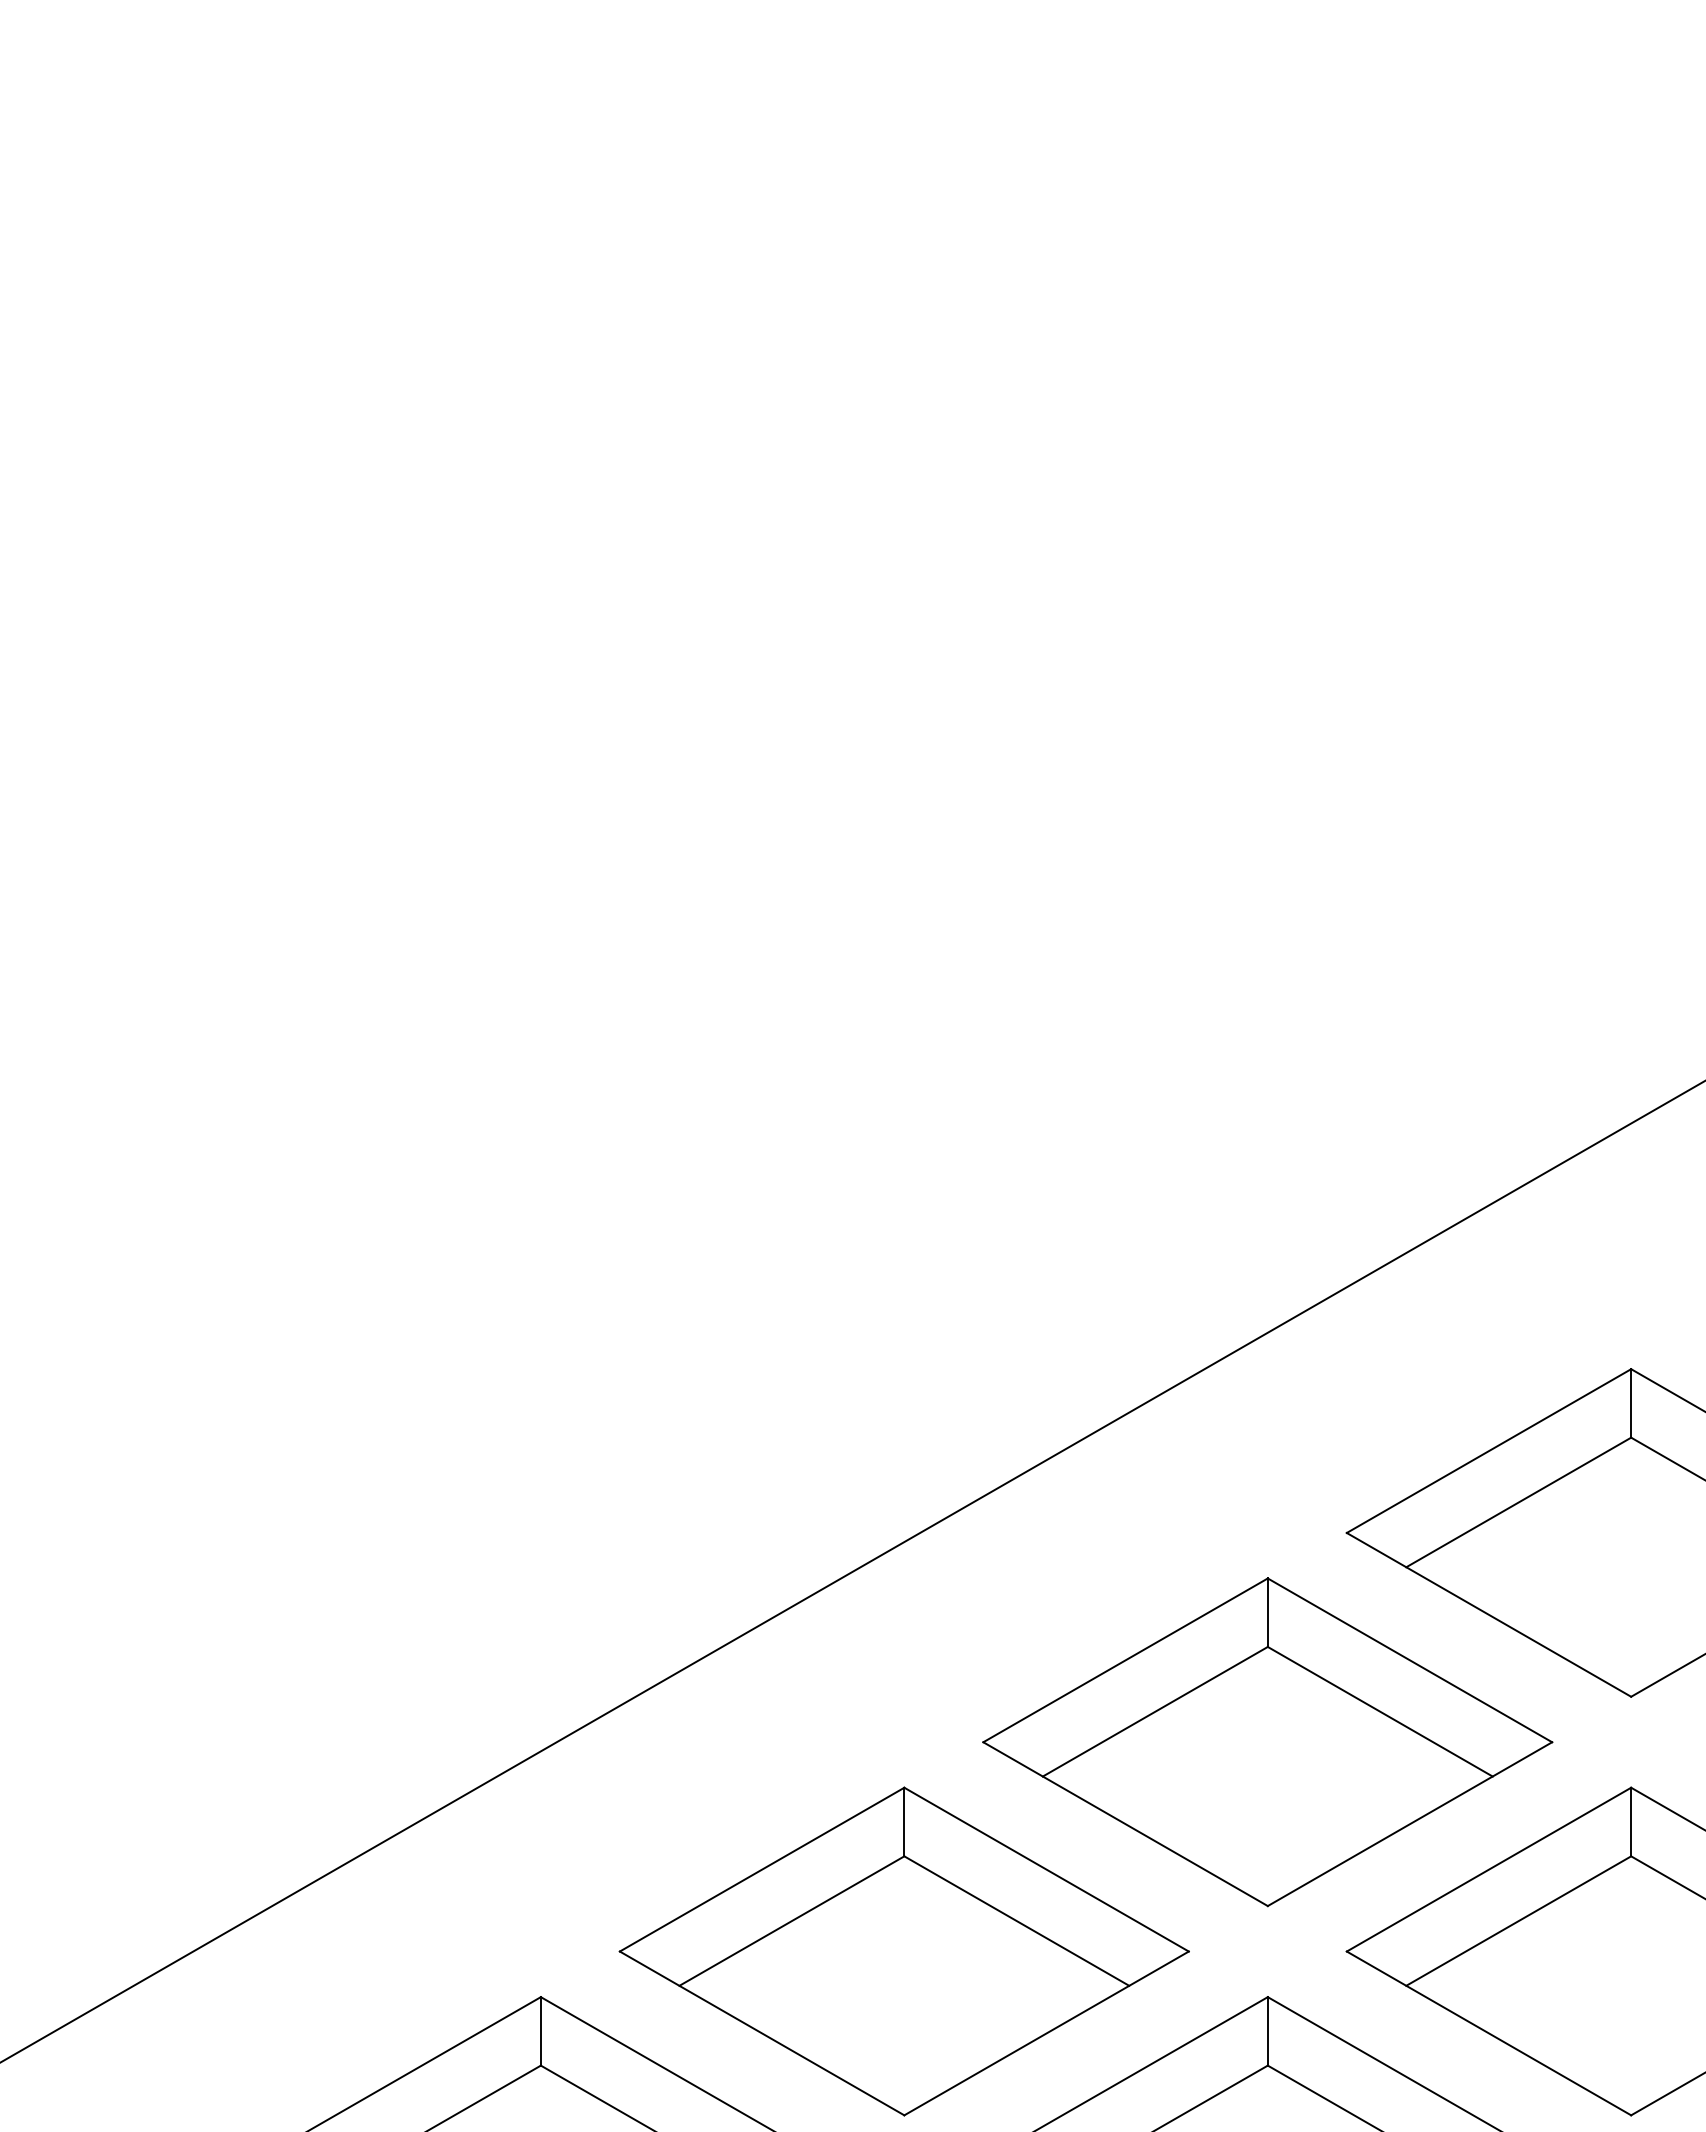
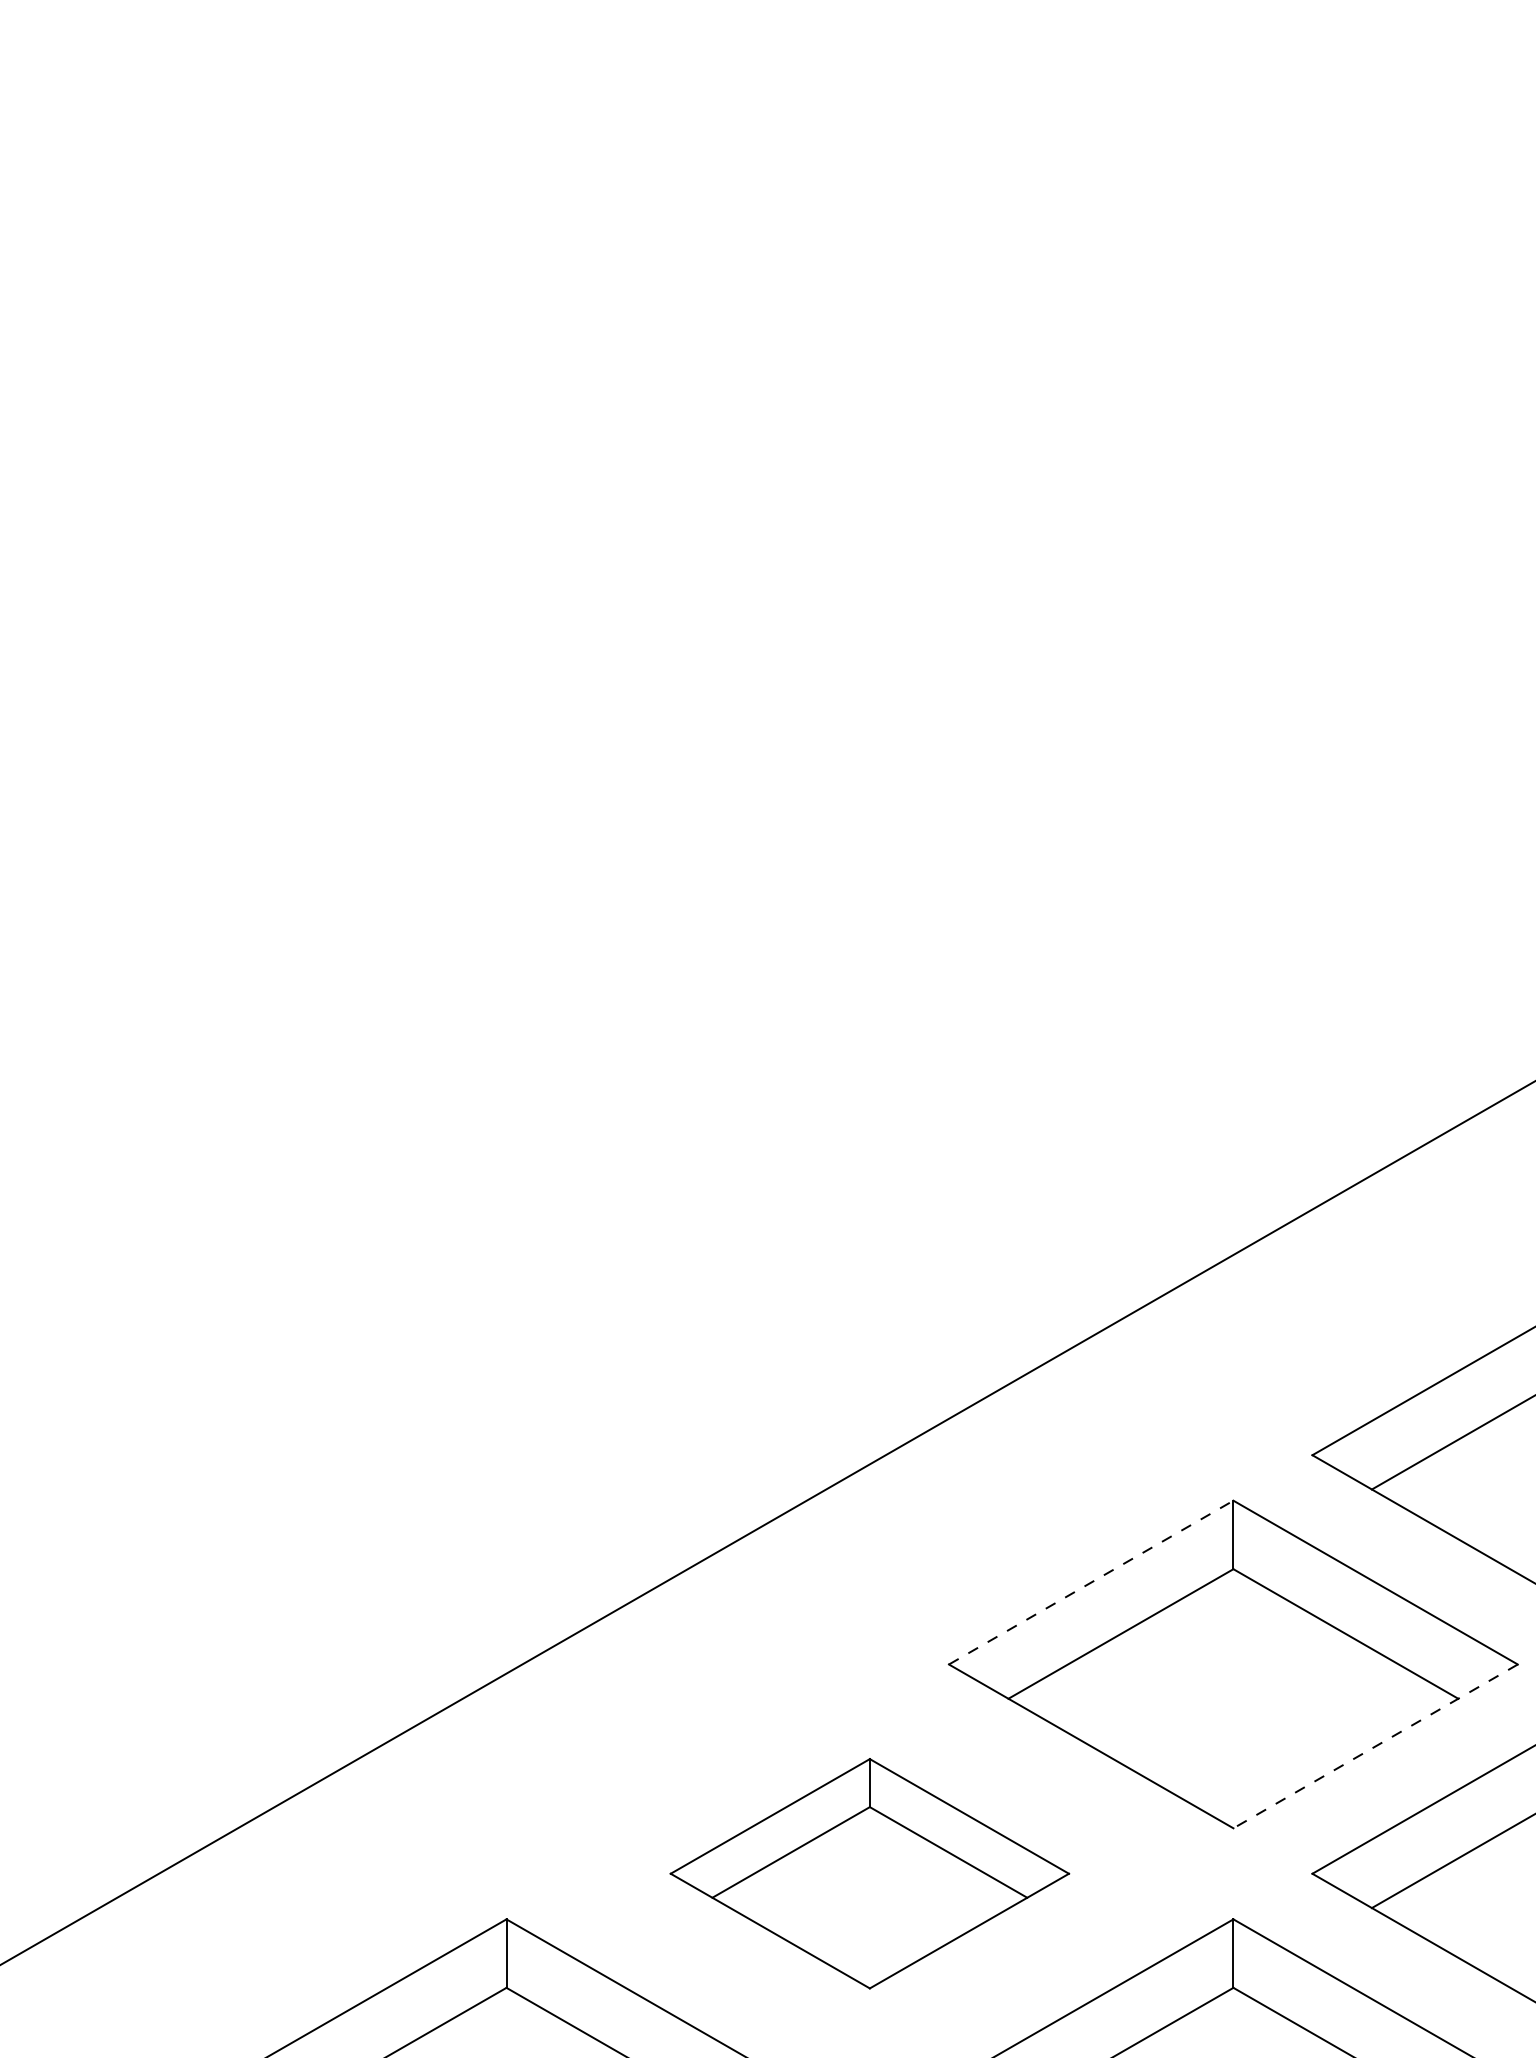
line: (1126, 1660) -> (1092, 1582), solid -> dashed
line: (1409, 1824) -> (1375, 1746), solid -> dashed
part: (903, 1951) -> (869, 1873), size x0.7

